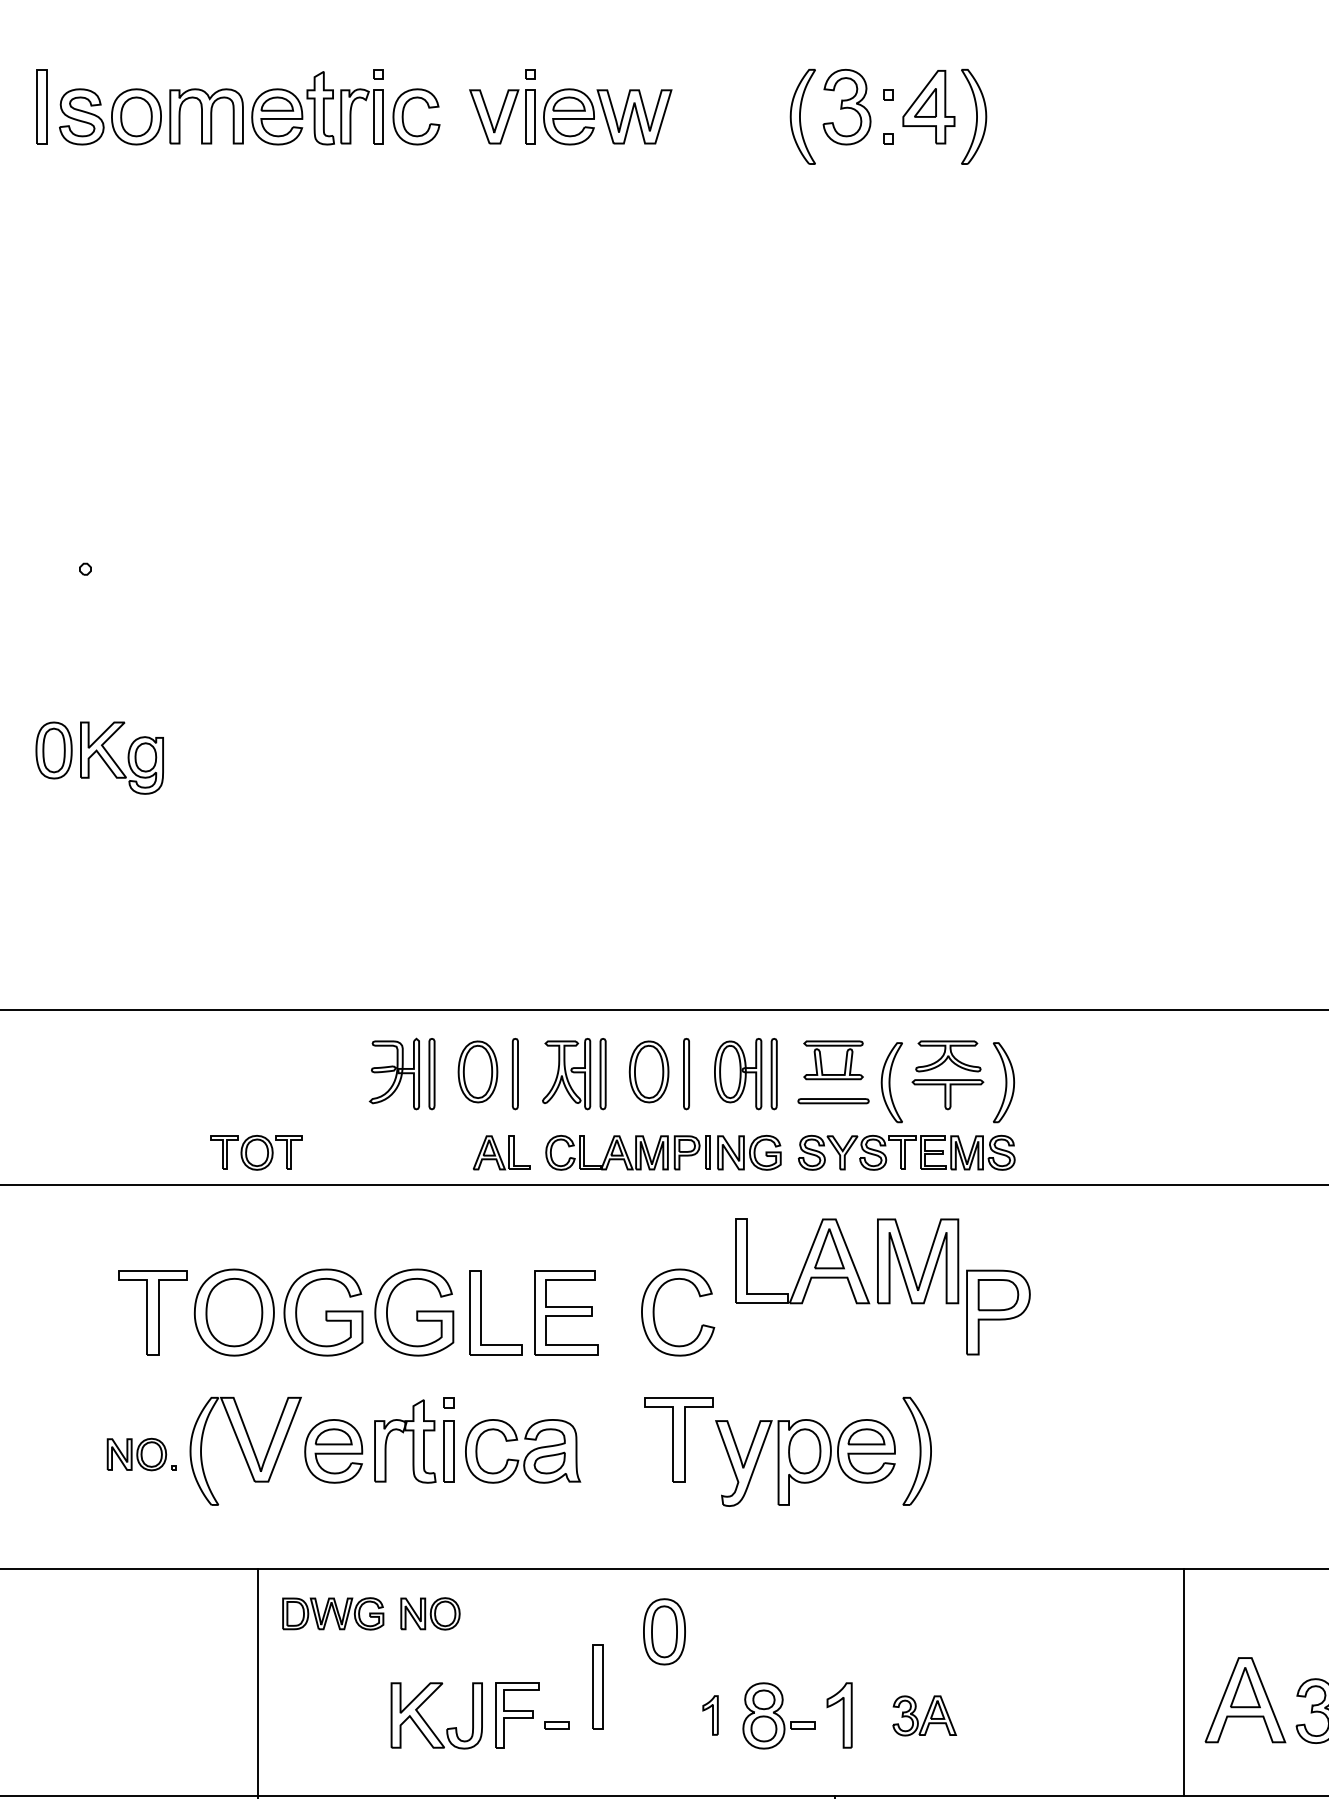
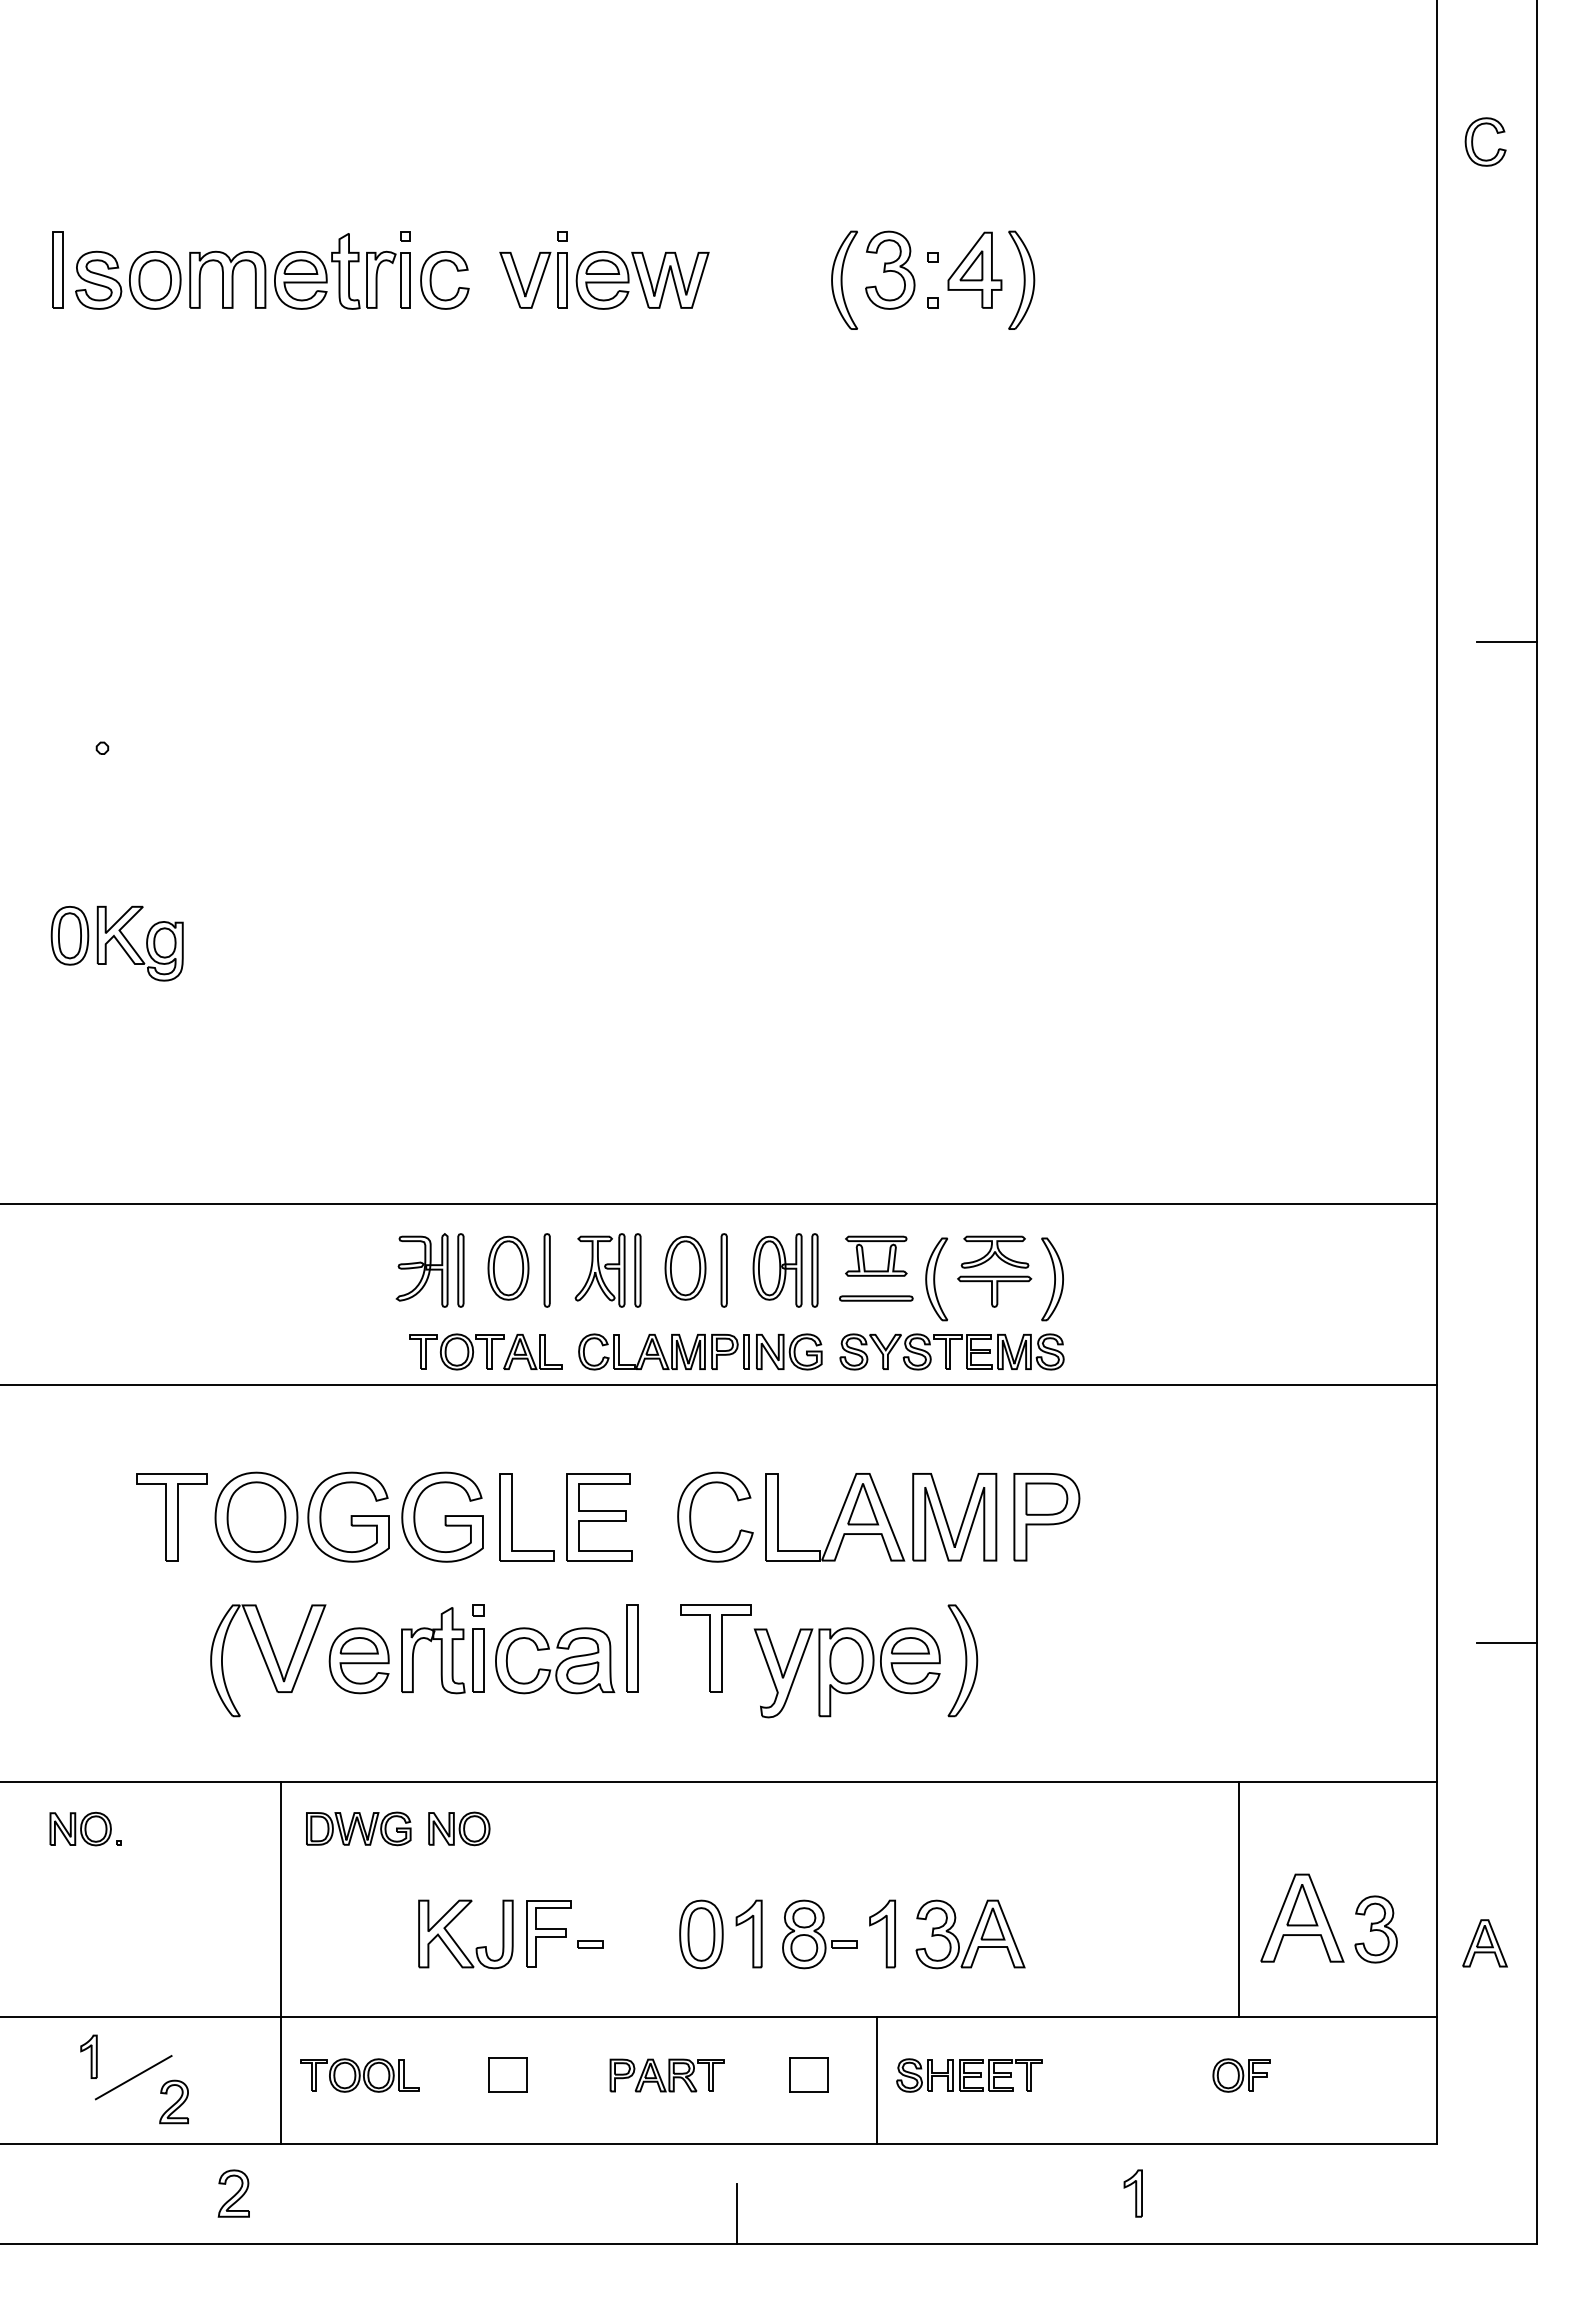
part: (256, 1152) -> (456, 1351), moved
part: (847, 1261) -> (881, 1517), moved
part: (141, 1453) -> (85, 1828), moved
part: (664, 1631) -> (701, 1934), moved
part: (597, 1686) -> (632, 1648), moved
part: (710, 1714) -> (748, 1933), size x1.67
part: (924, 1715) -> (970, 1934), size x1.67

